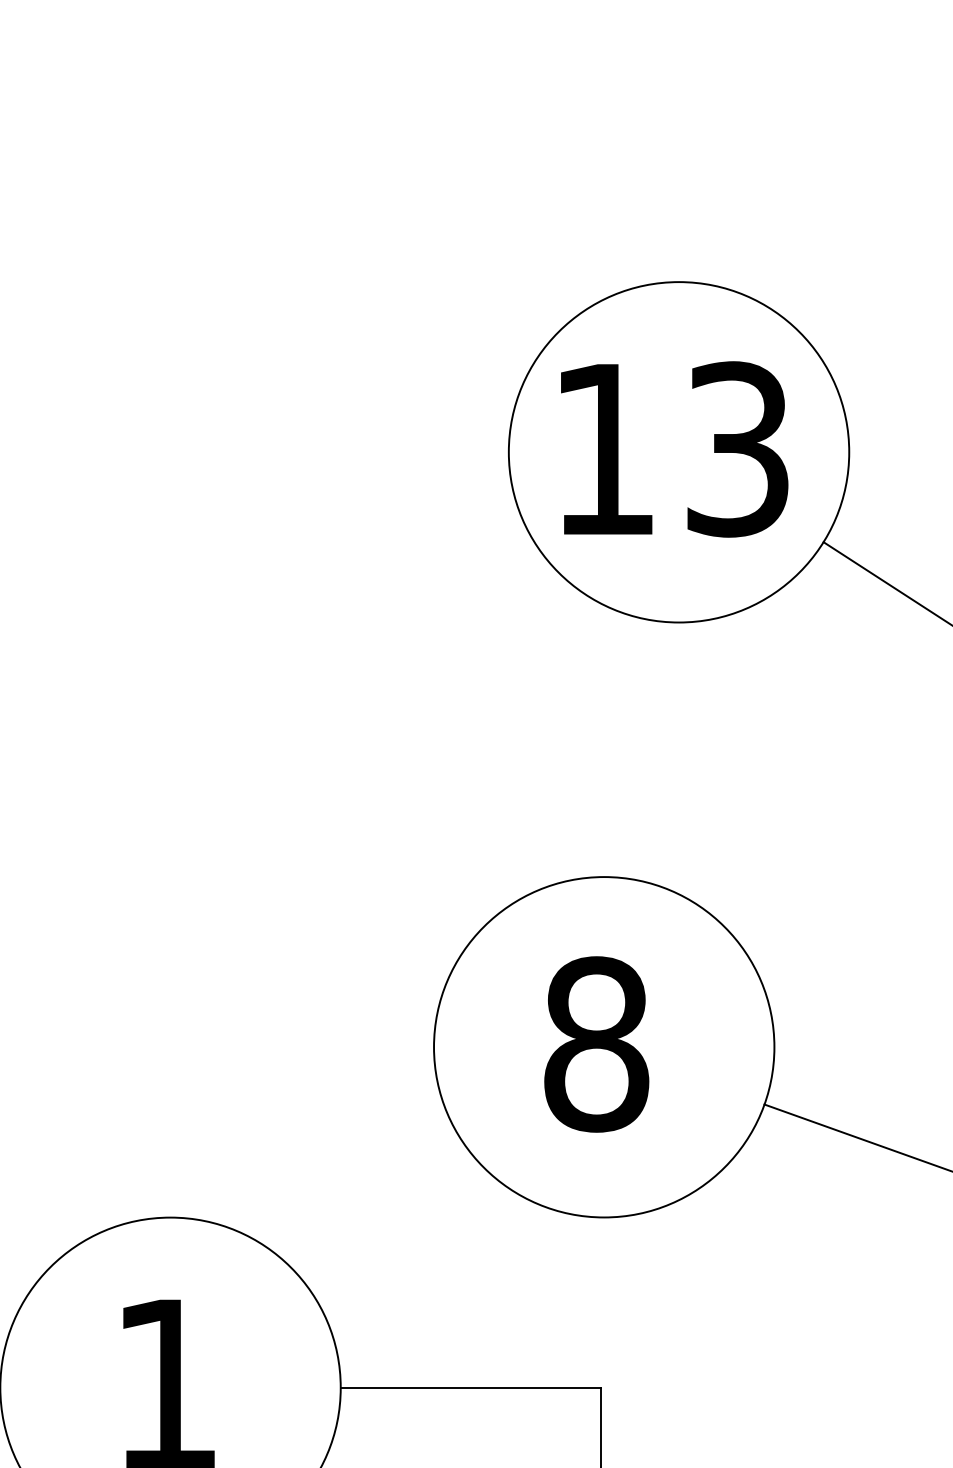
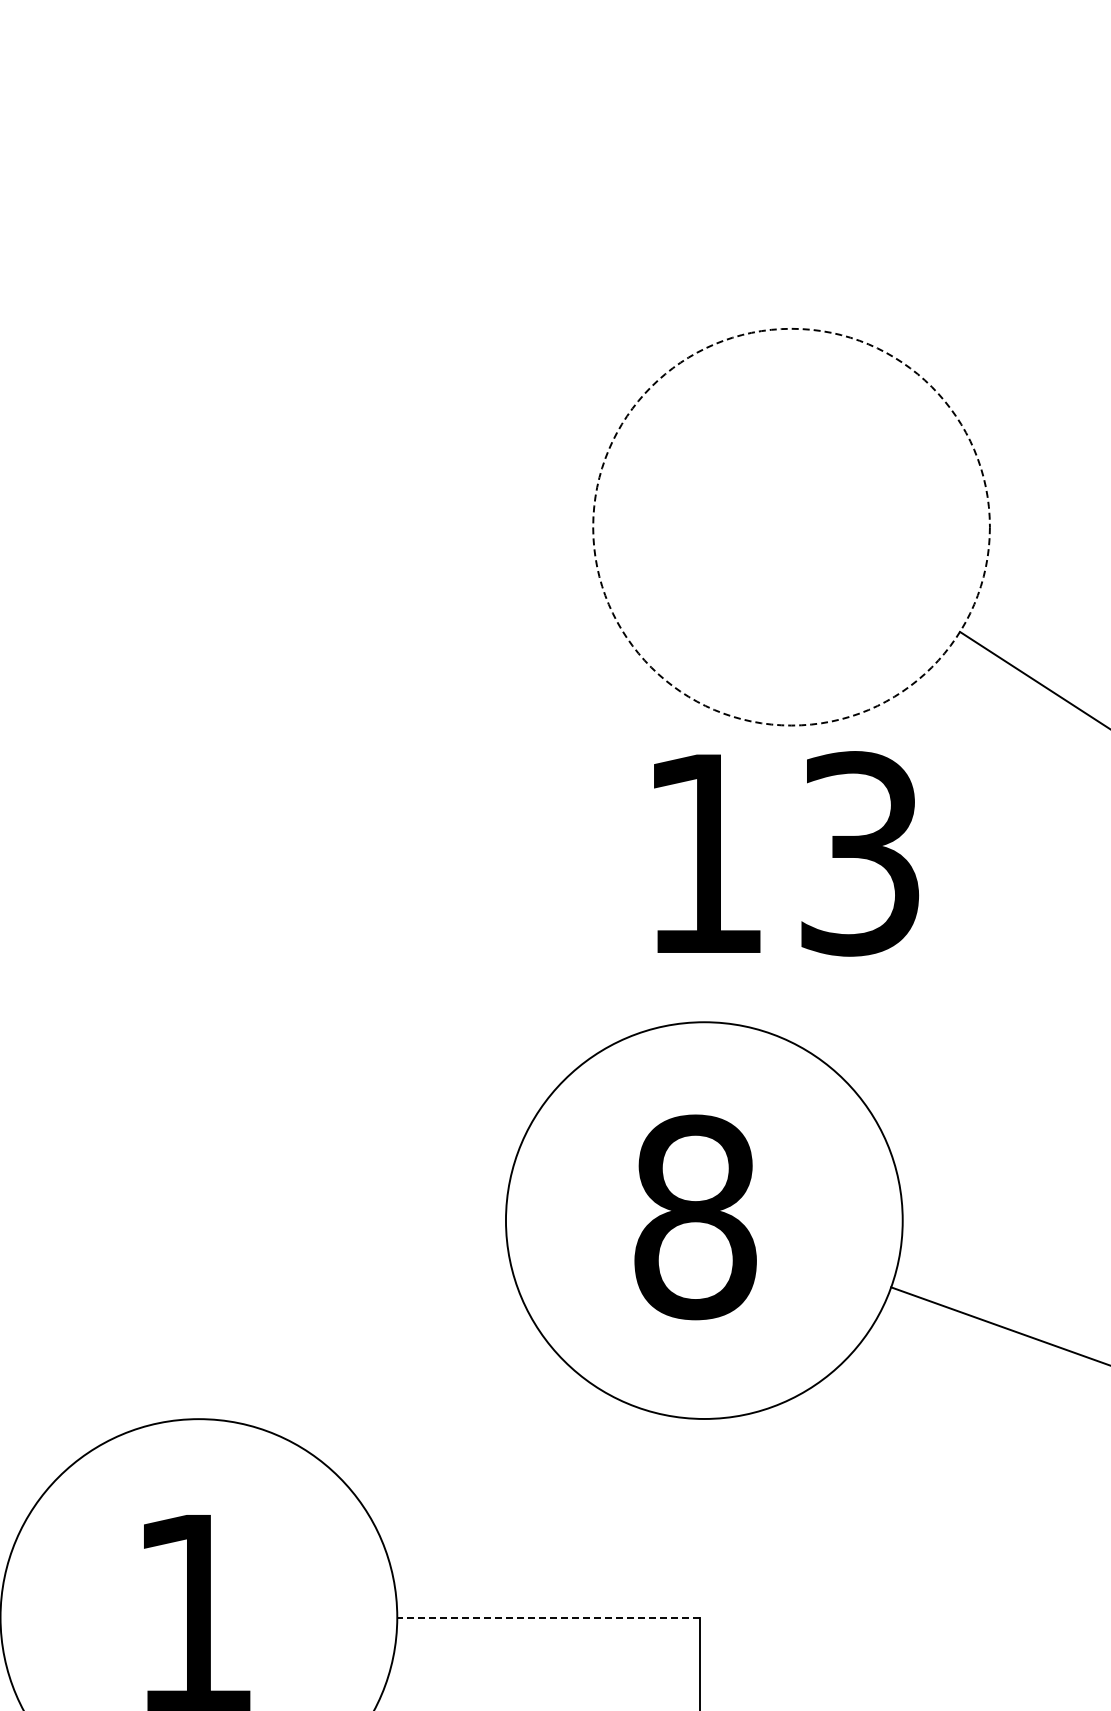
text: (674, 449) -> (786, 853), moved
circle: (678, 451) -> (791, 526), solid -> dashed
line: (470, 1387) -> (548, 1617), solid -> dashed

